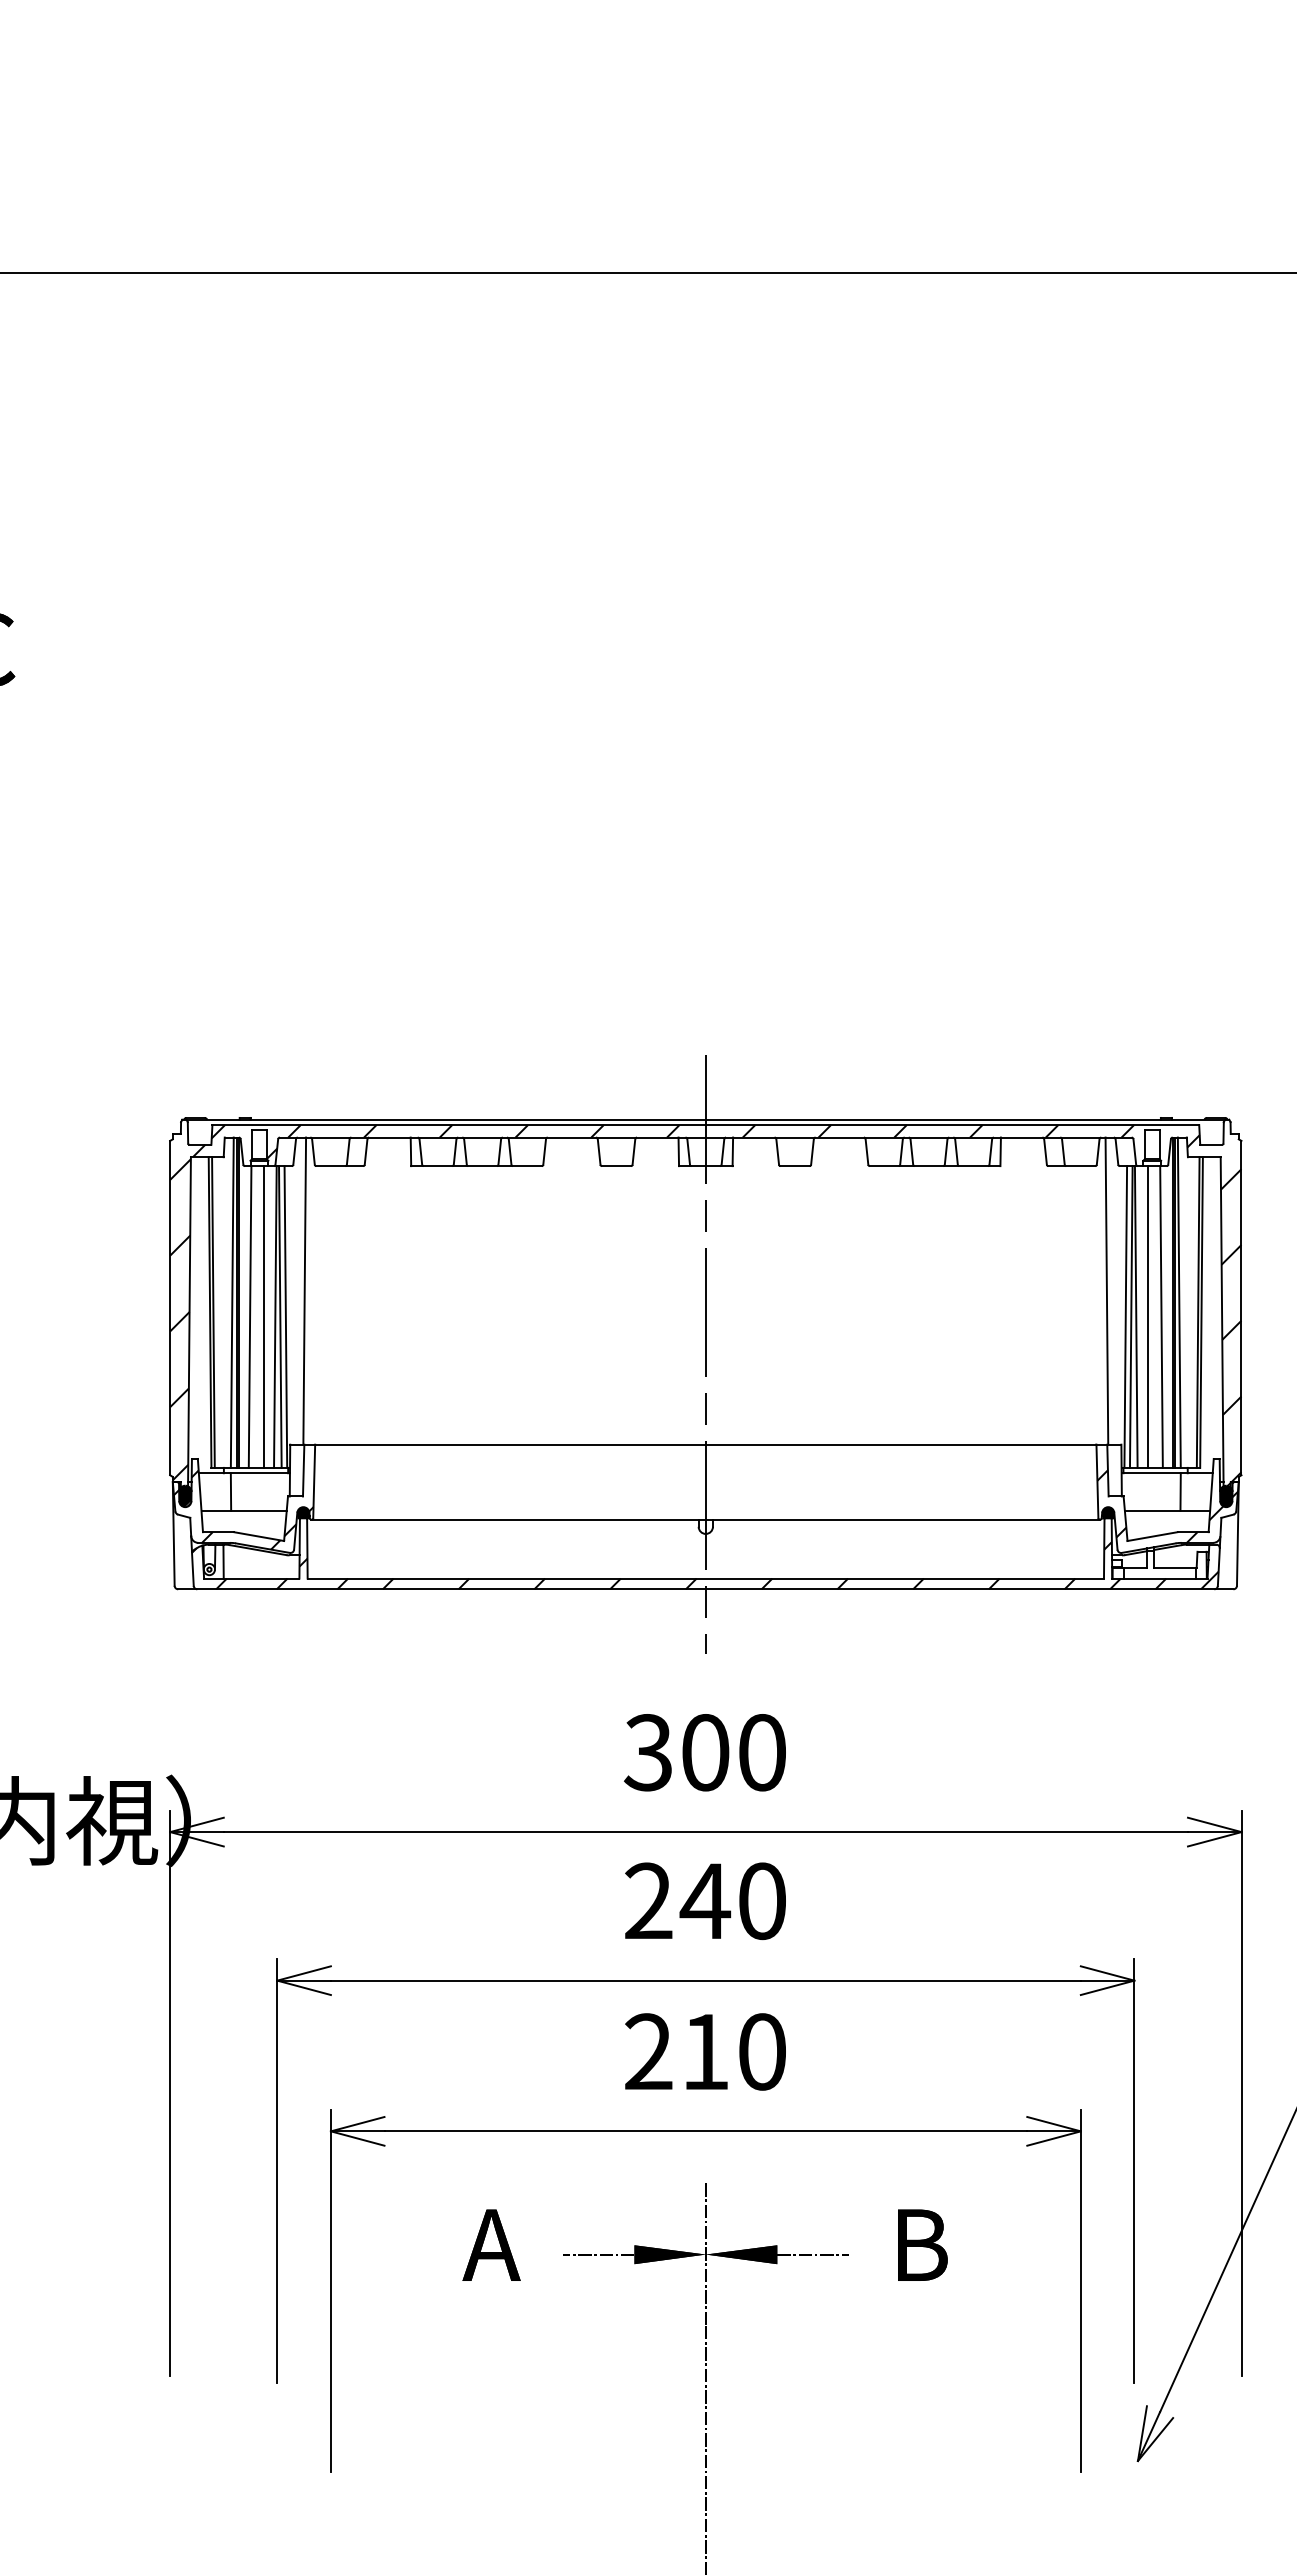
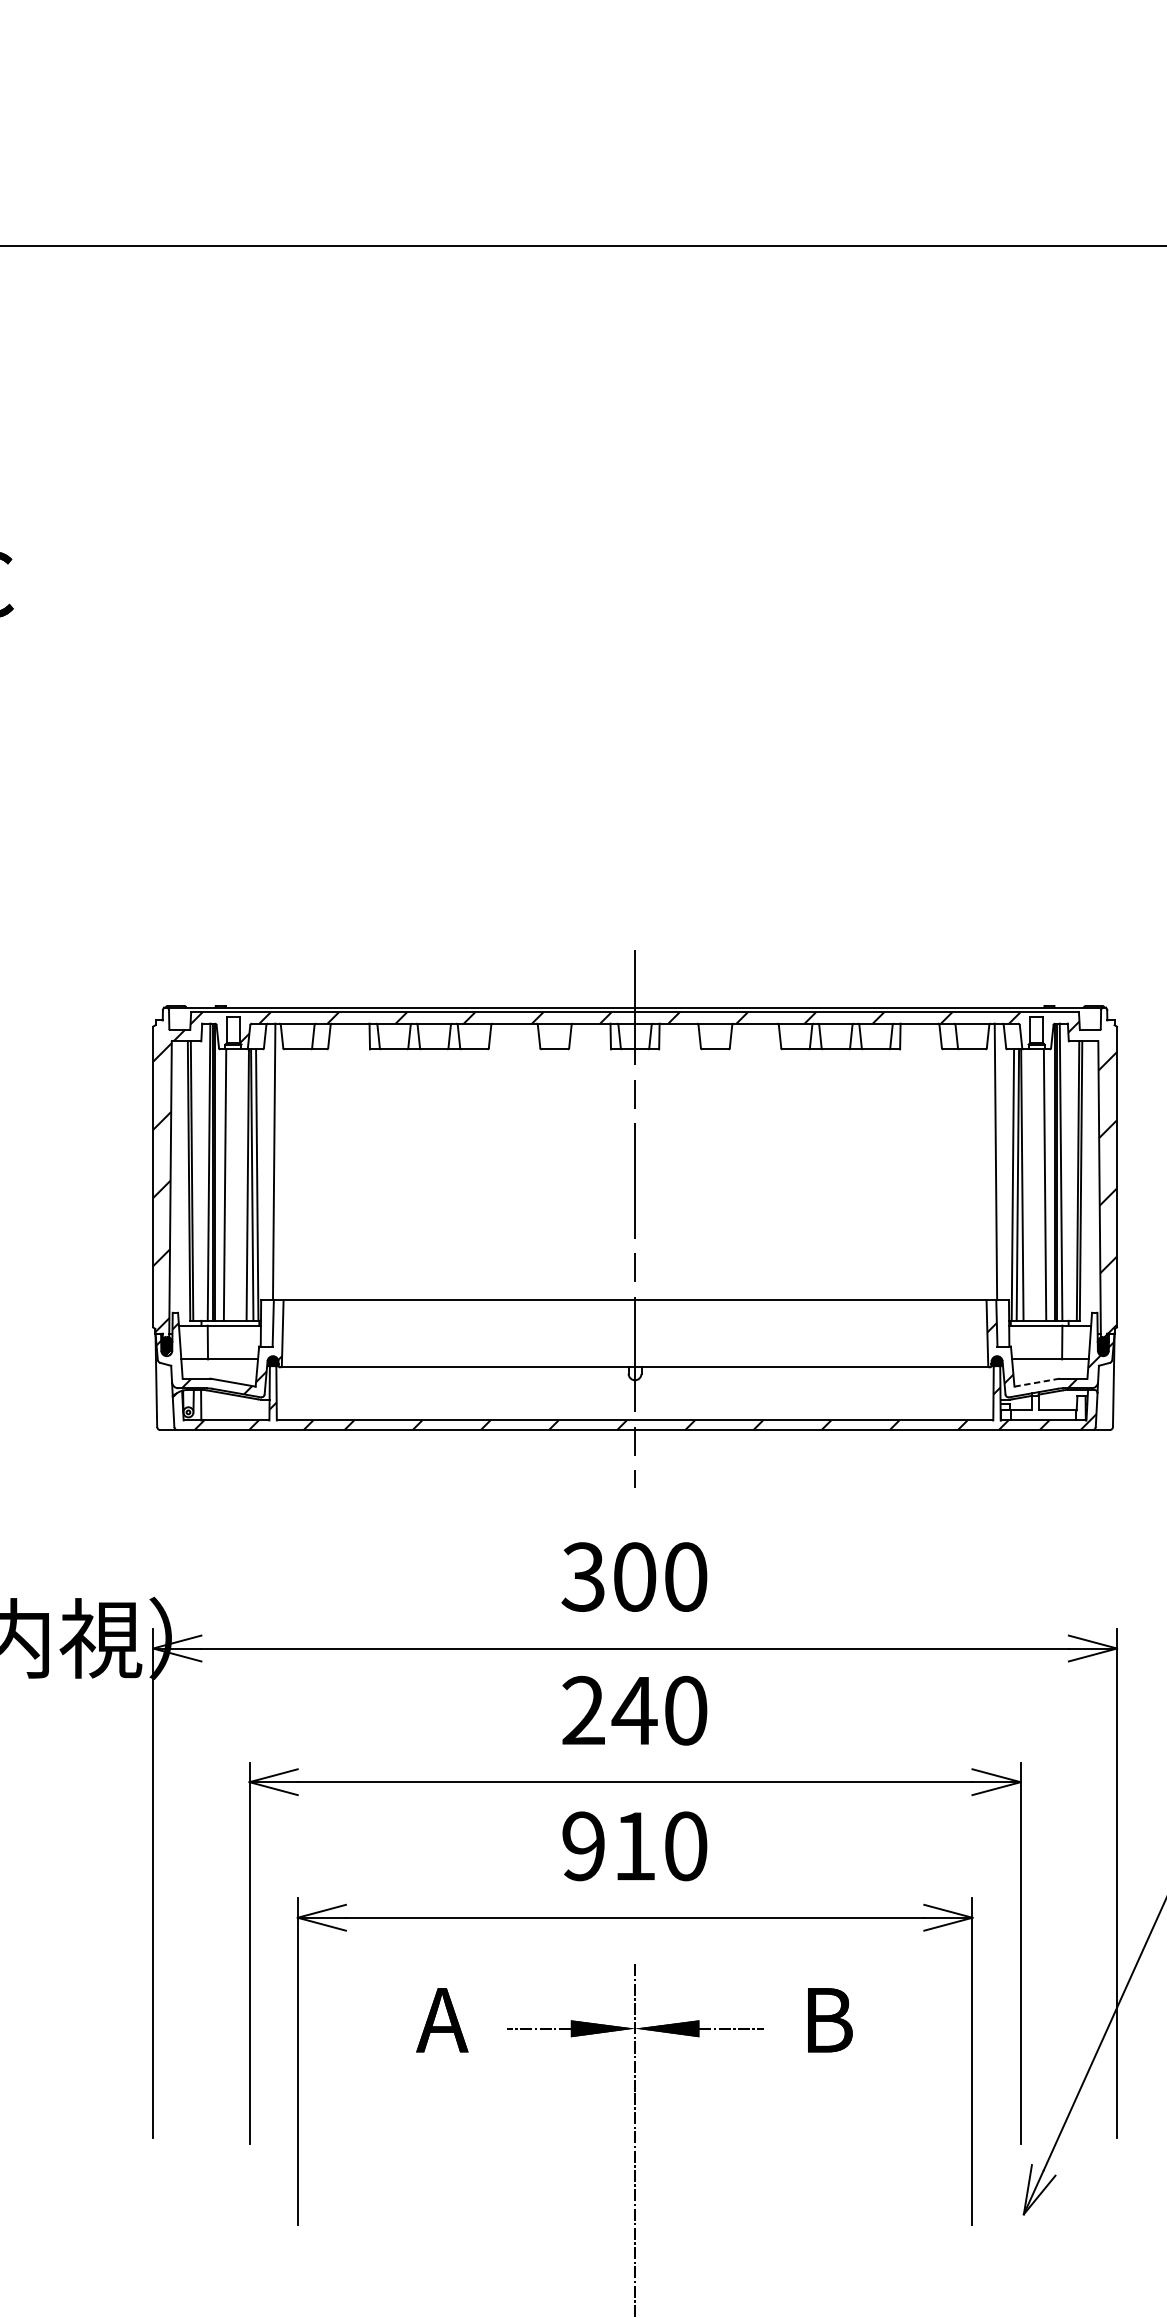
line: (263, 1316) -> (237, 1184), removed
line: (1147, 1316) -> (1032, 1184), removed
line: (1153, 1536) -> (1037, 1382), solid -> dashed
text: (648, 2051) -> (583, 1845), 210 -> 910

